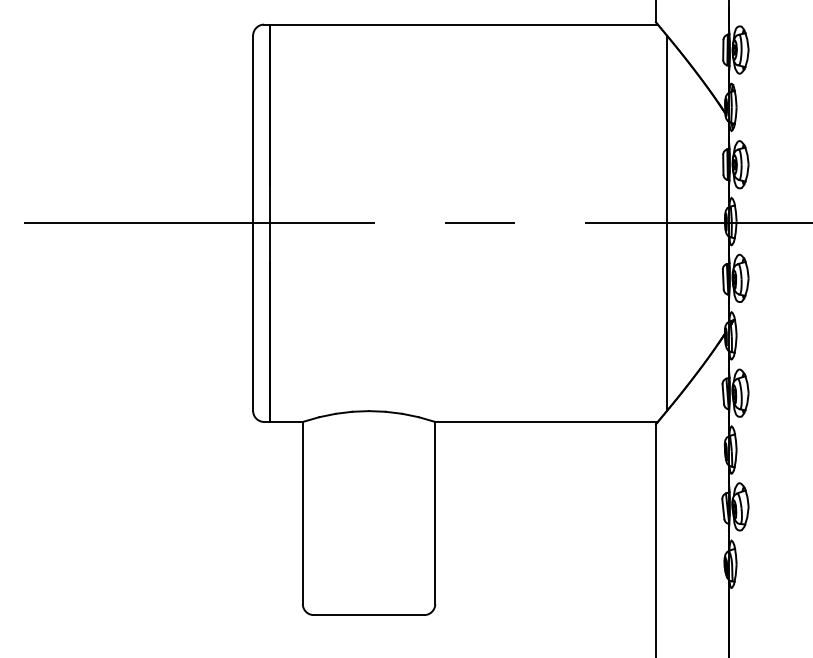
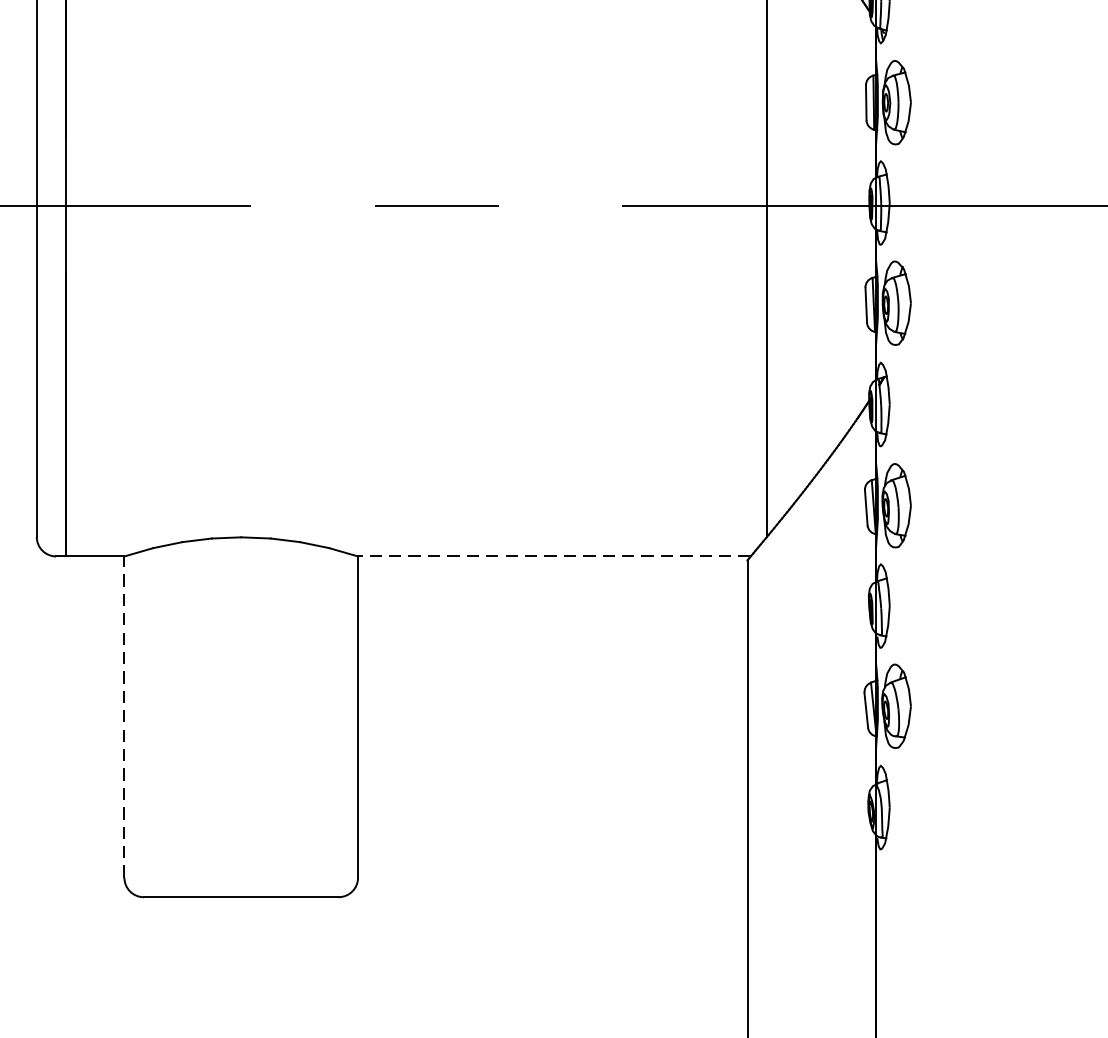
line: (546, 421) -> (554, 555), solid -> dashed
line: (302, 512) -> (123, 716), solid -> dashed

